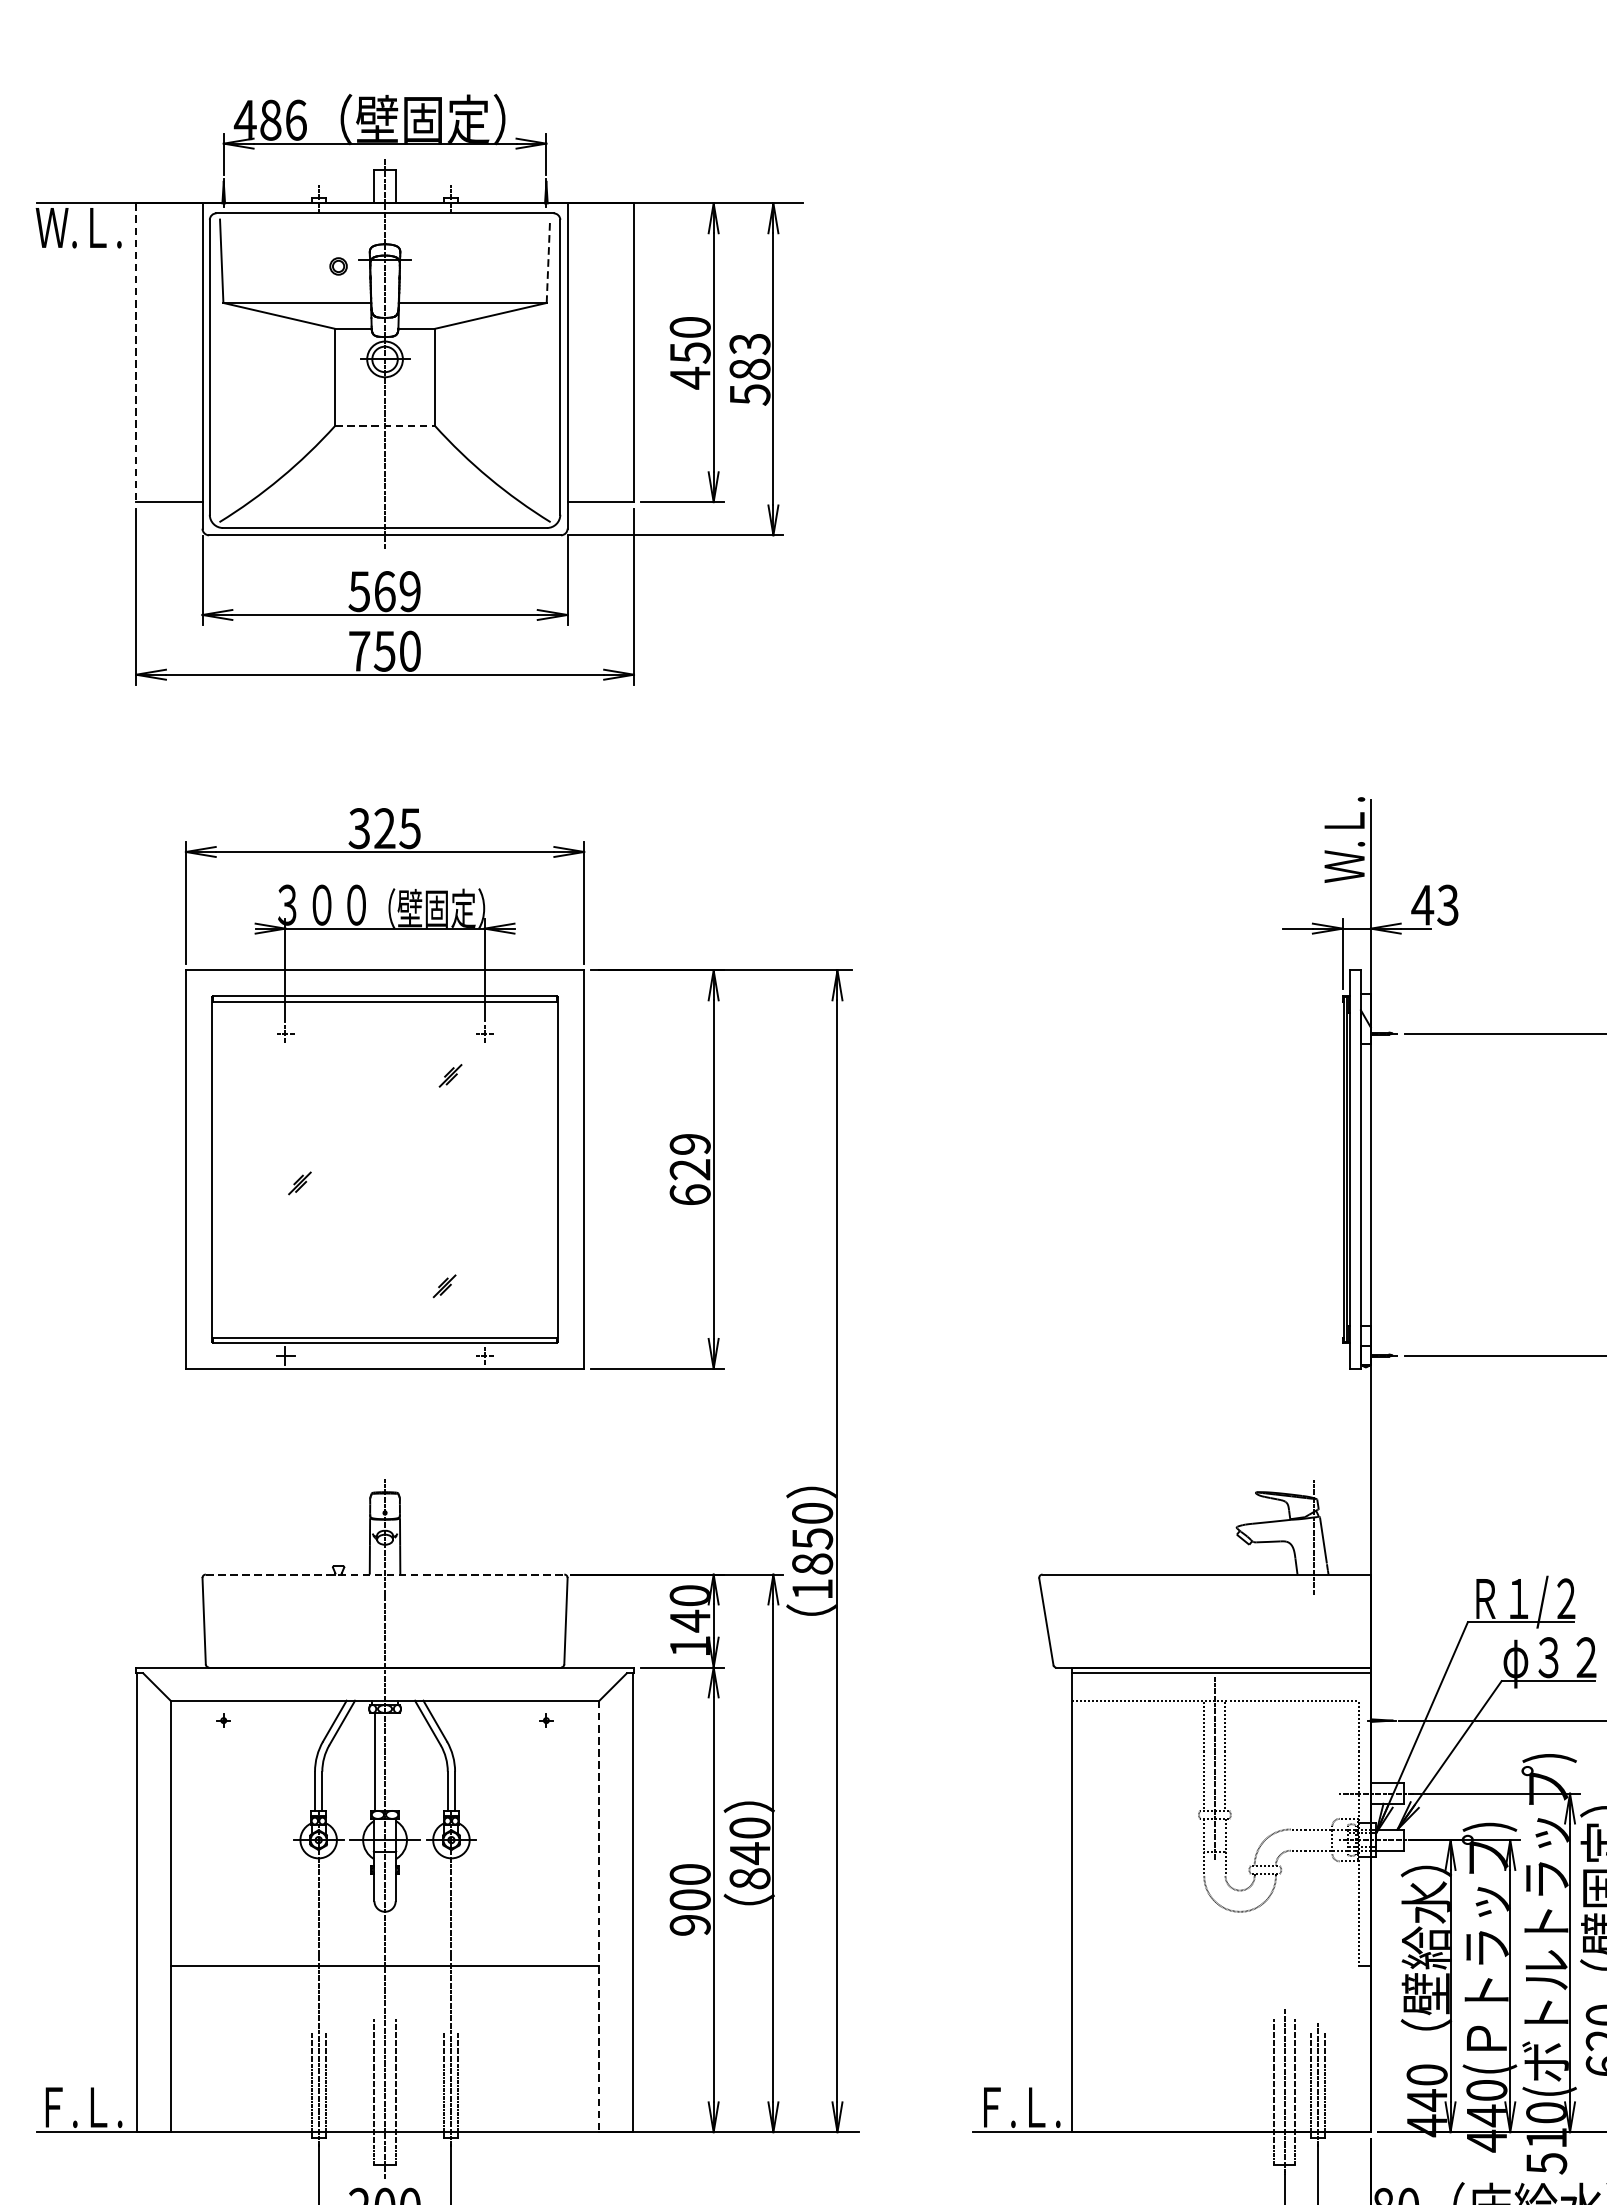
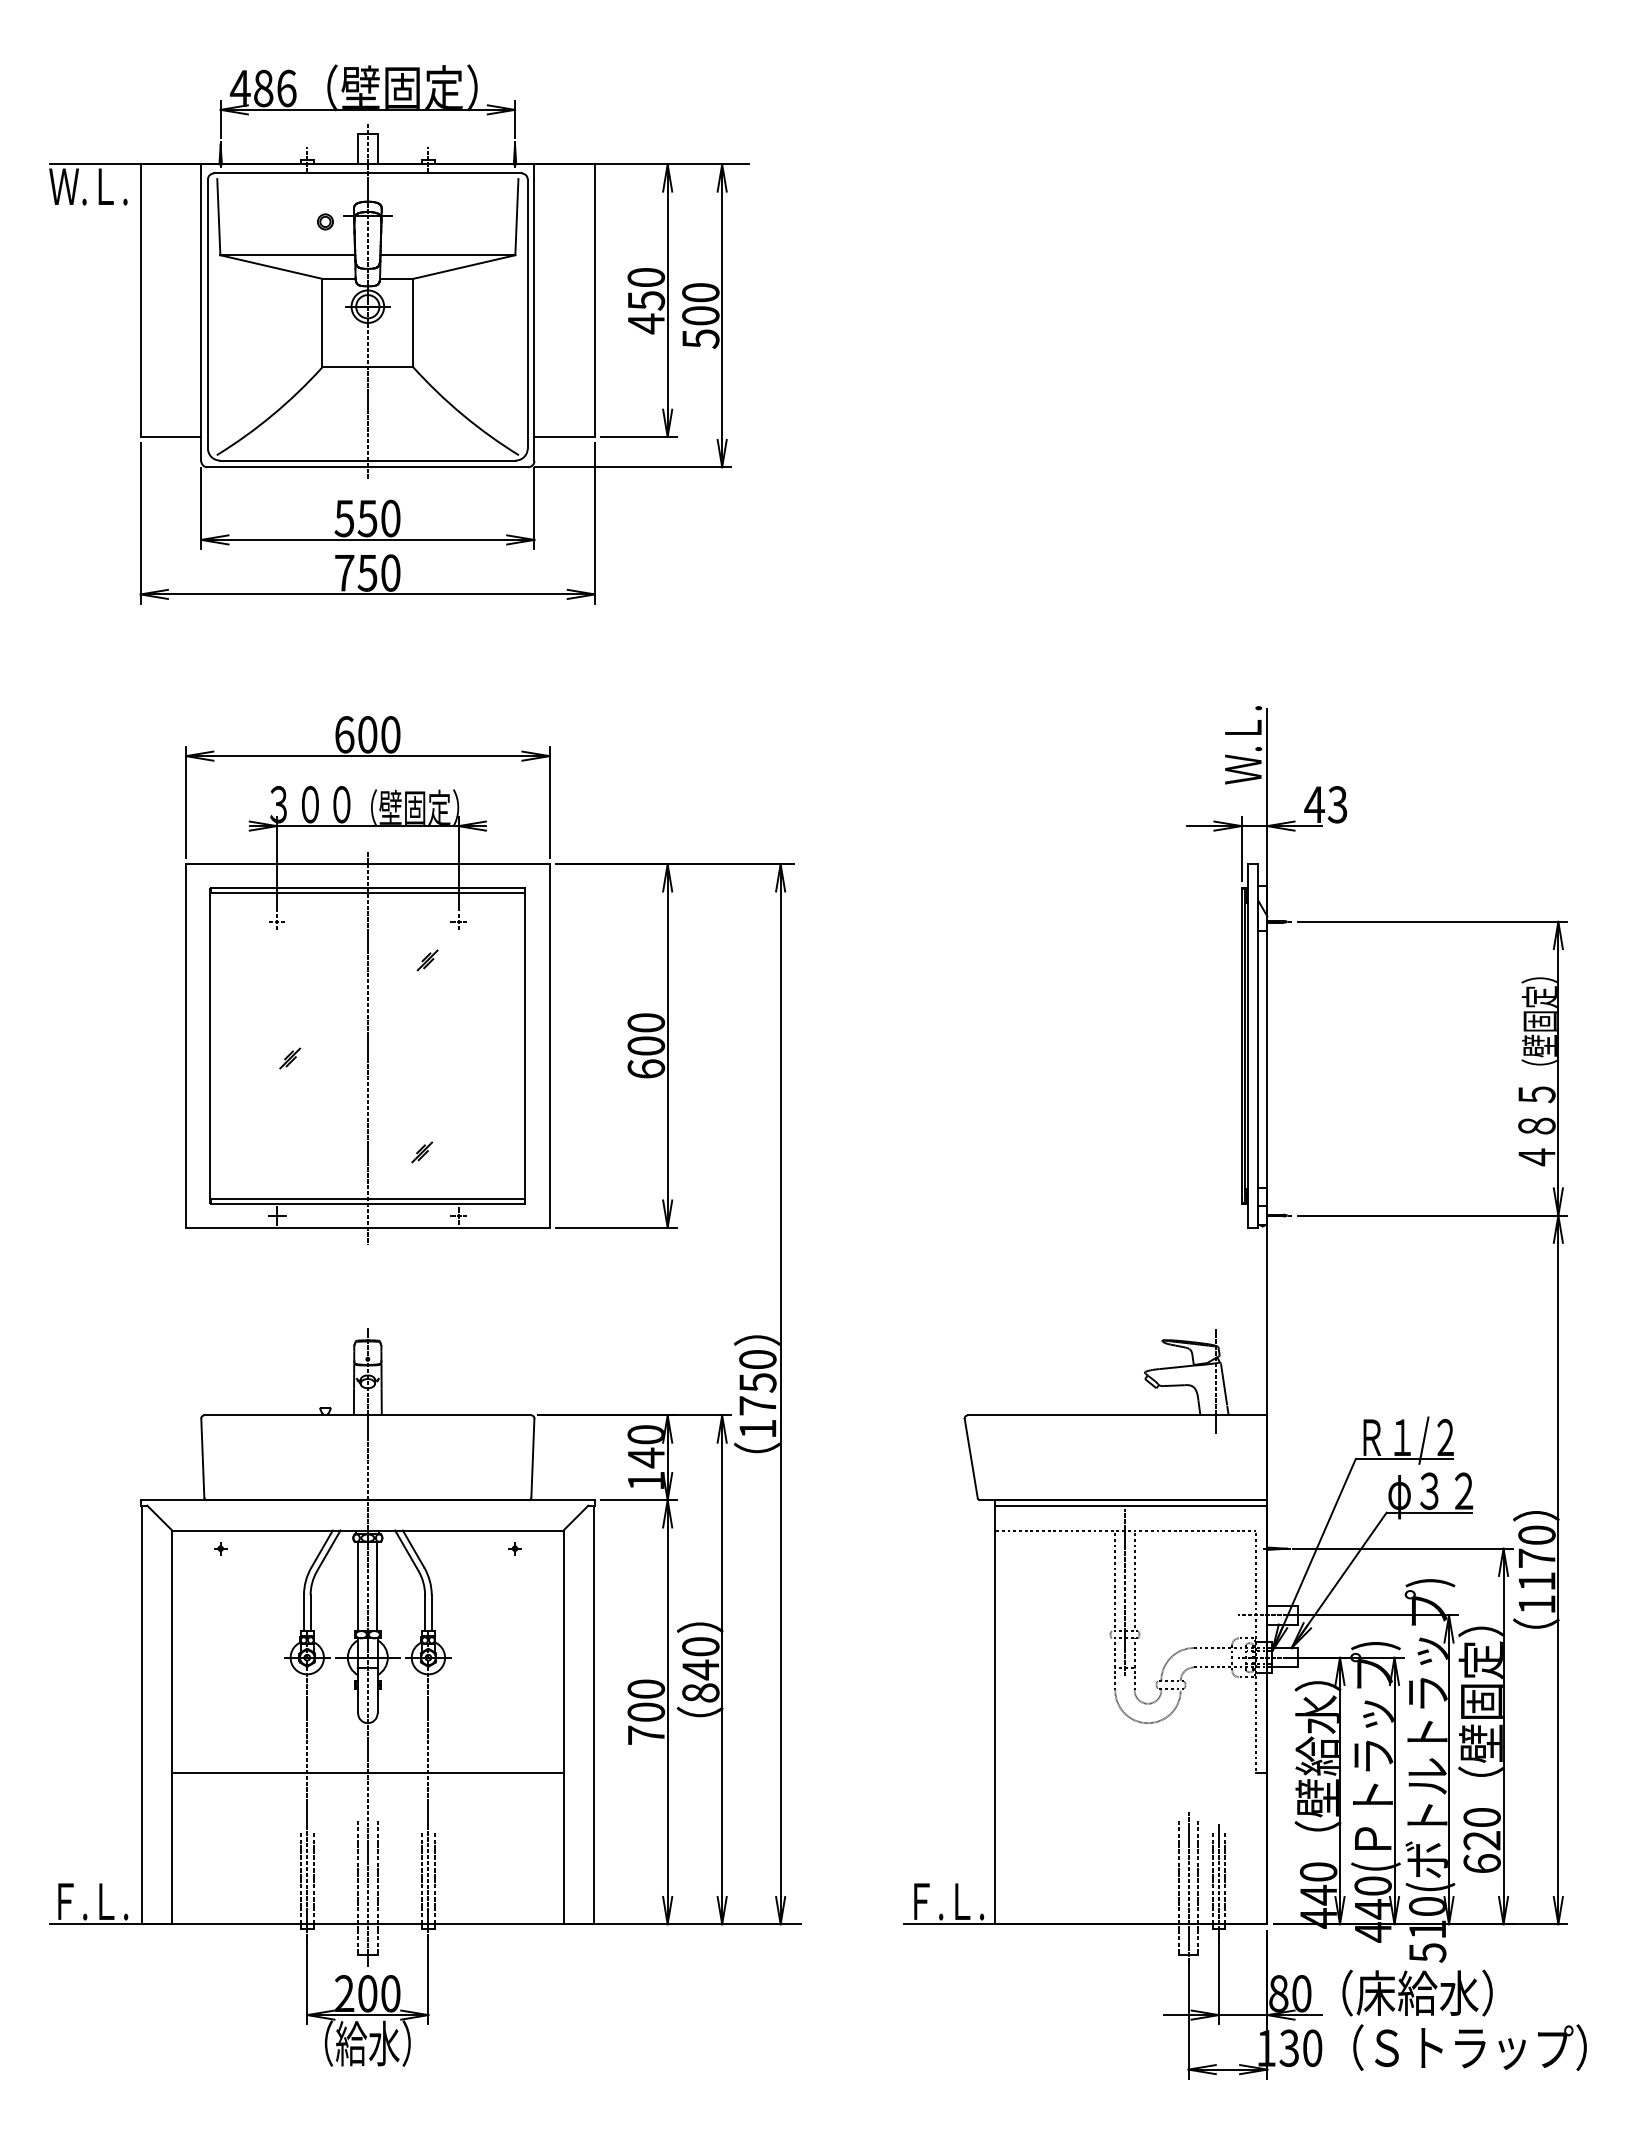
line: (547, 260) -> (516, 216), dashed -> solid
line: (135, 353) -> (140, 301), dashed -> solid
text: (749, 356) -> (700, 304), 583 -> 500
line: (385, 426) -> (368, 367), dashed -> solid
text: (396, 591) -> (378, 518), 569 -> 550
text: (384, 828) -> (367, 734), 325 -> 600
text: (690, 1157) -> (646, 1034), 629 -> 600
line: (384, 1171) -> (367, 1047), added
text: (812, 1563) -> (757, 1405), 1850 -> 1750
line: (384, 1574) -> (367, 1415), dashed -> solid
line: (395, 1762) -> (377, 1586), added
line: (599, 1916) -> (563, 1727), dashed -> solid
text: (690, 1924) -> (646, 1734), 900 -> 700

